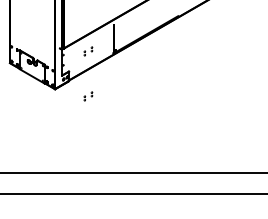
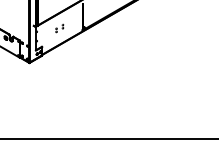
part: (88, 96) -> (59, 69), removed

